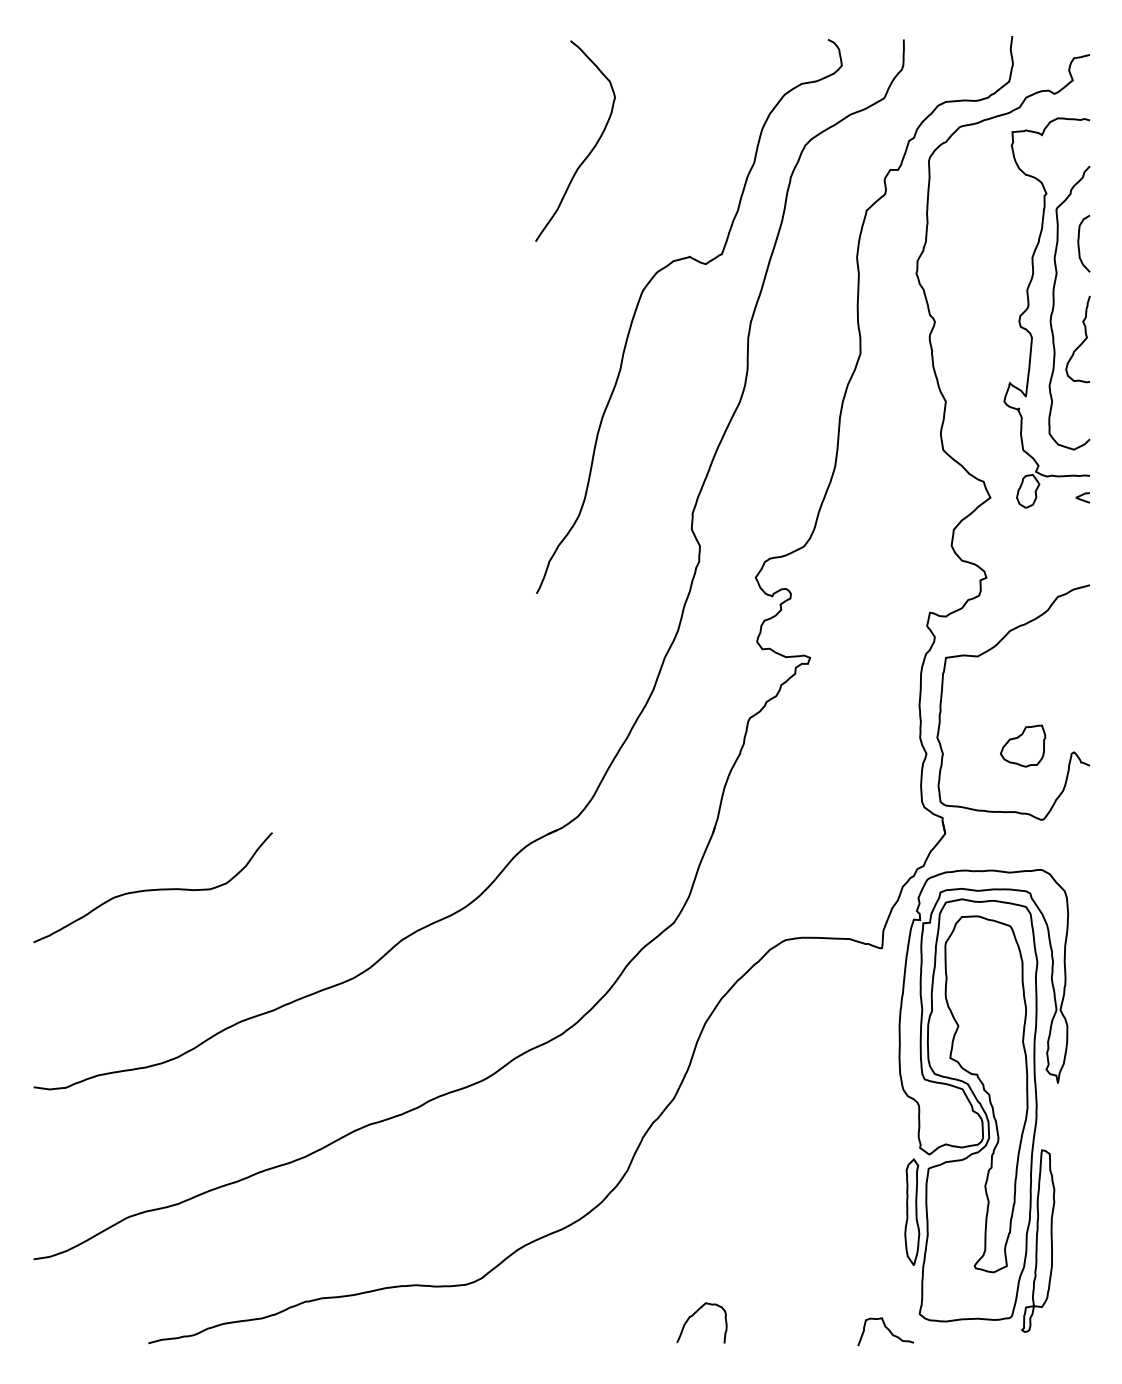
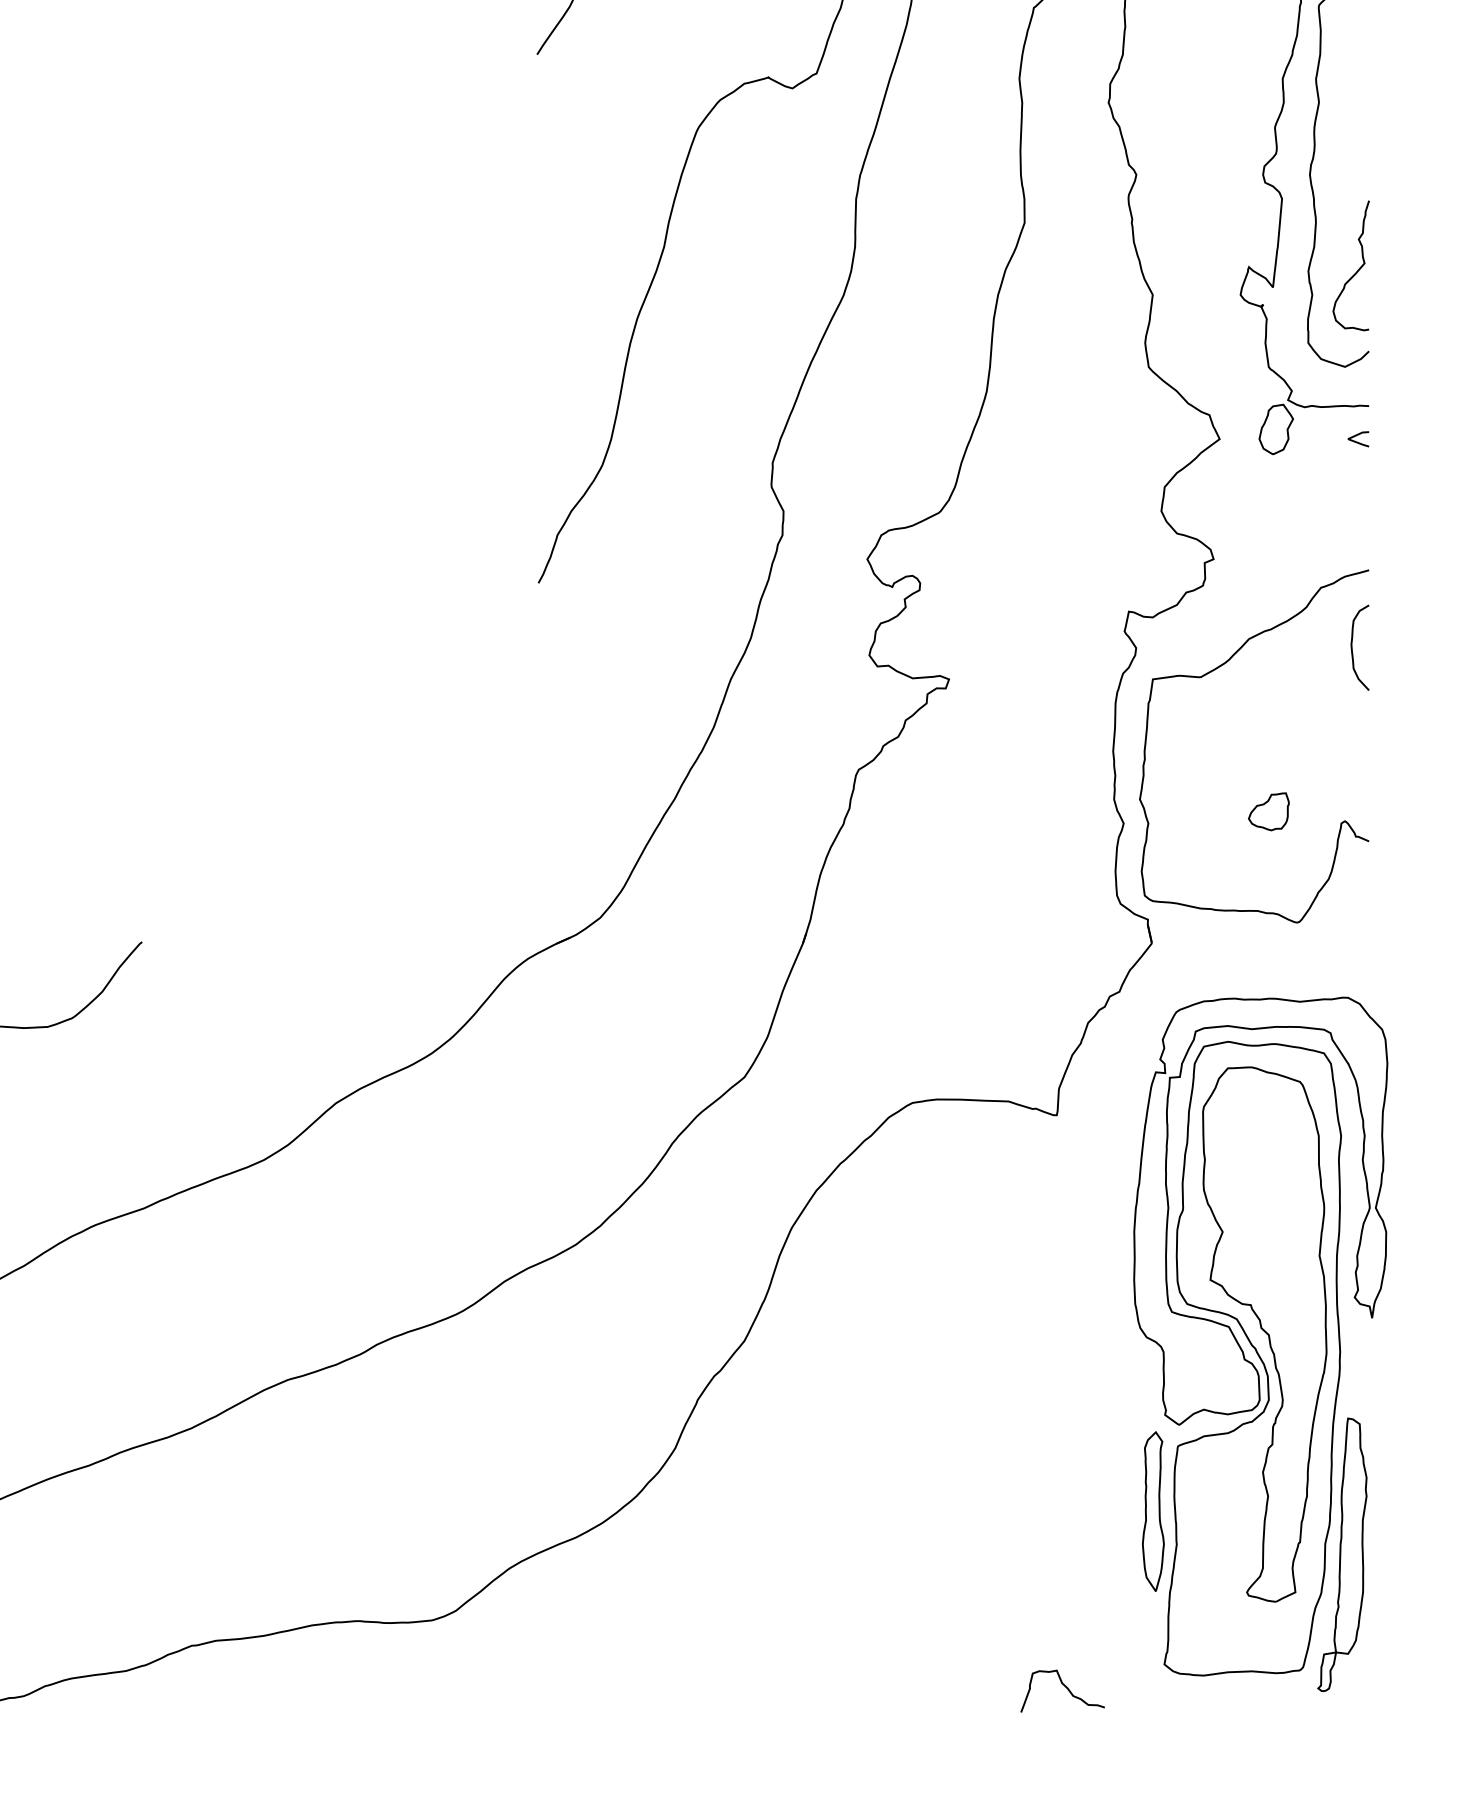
curve: (1079, 243) -> (1353, 647), moved
curve: (1081, 342) -> (1356, 270), moved
part: (1023, 745) -> (1269, 810), size x0.6
part: (983, 1100) -> (1260, 1343), moved
curve: (694, 1314) -> (775, 1664), removed

